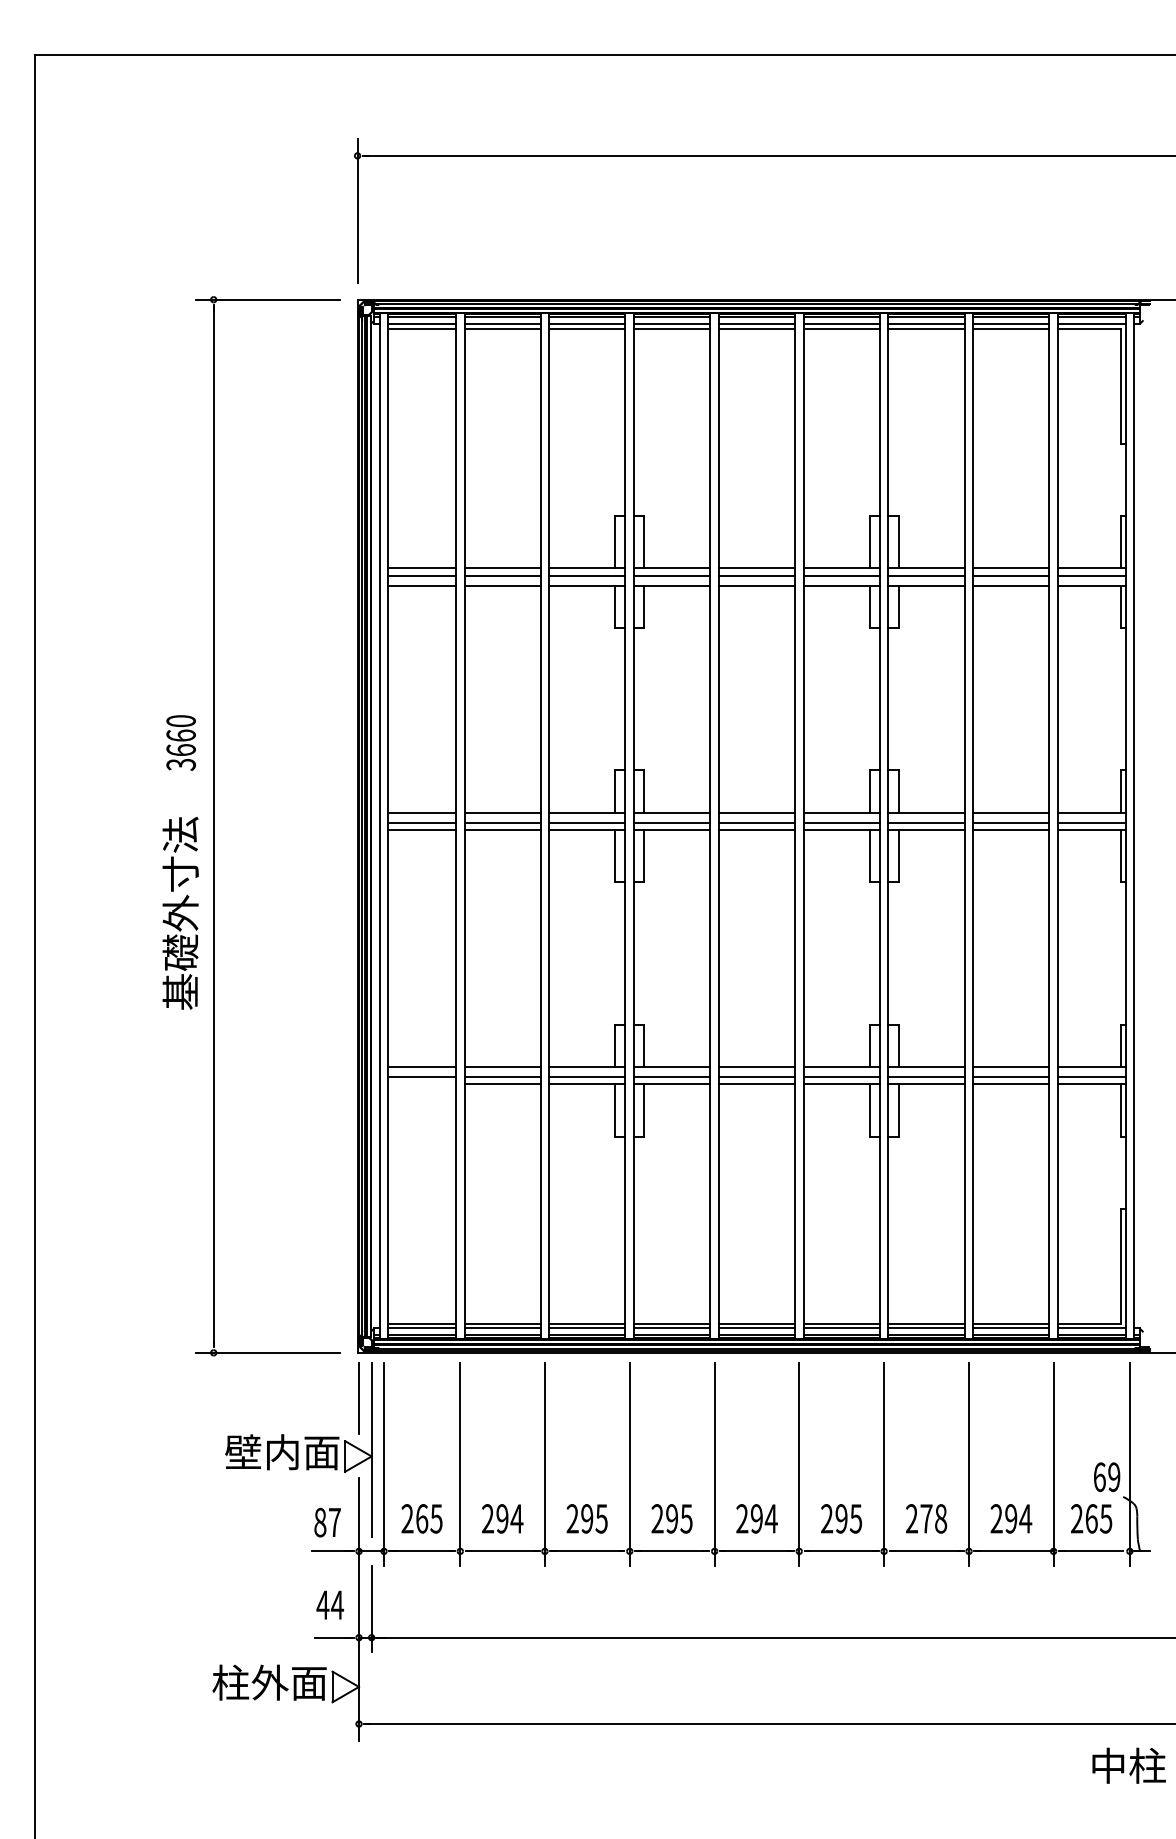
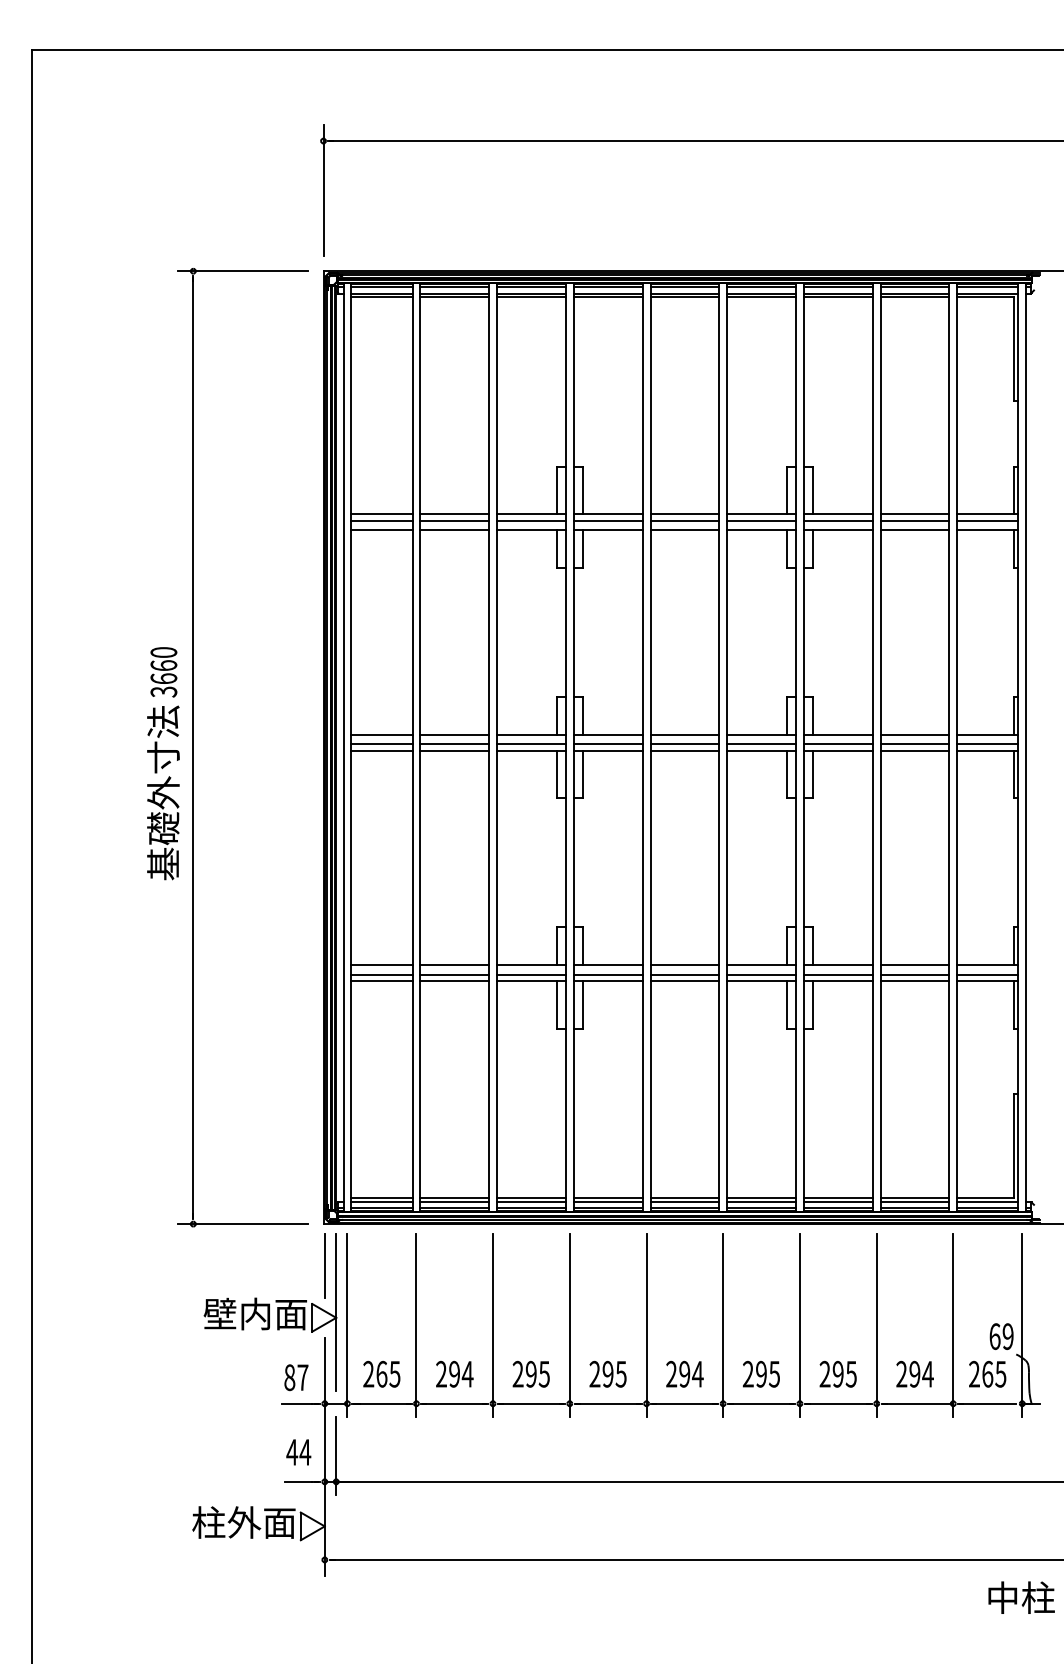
text: (180, 912) -> (163, 792), moved
line: (421, 1084) -> (381, 981), added
text: (933, 1518) -> (844, 1373), 278 -> 295

